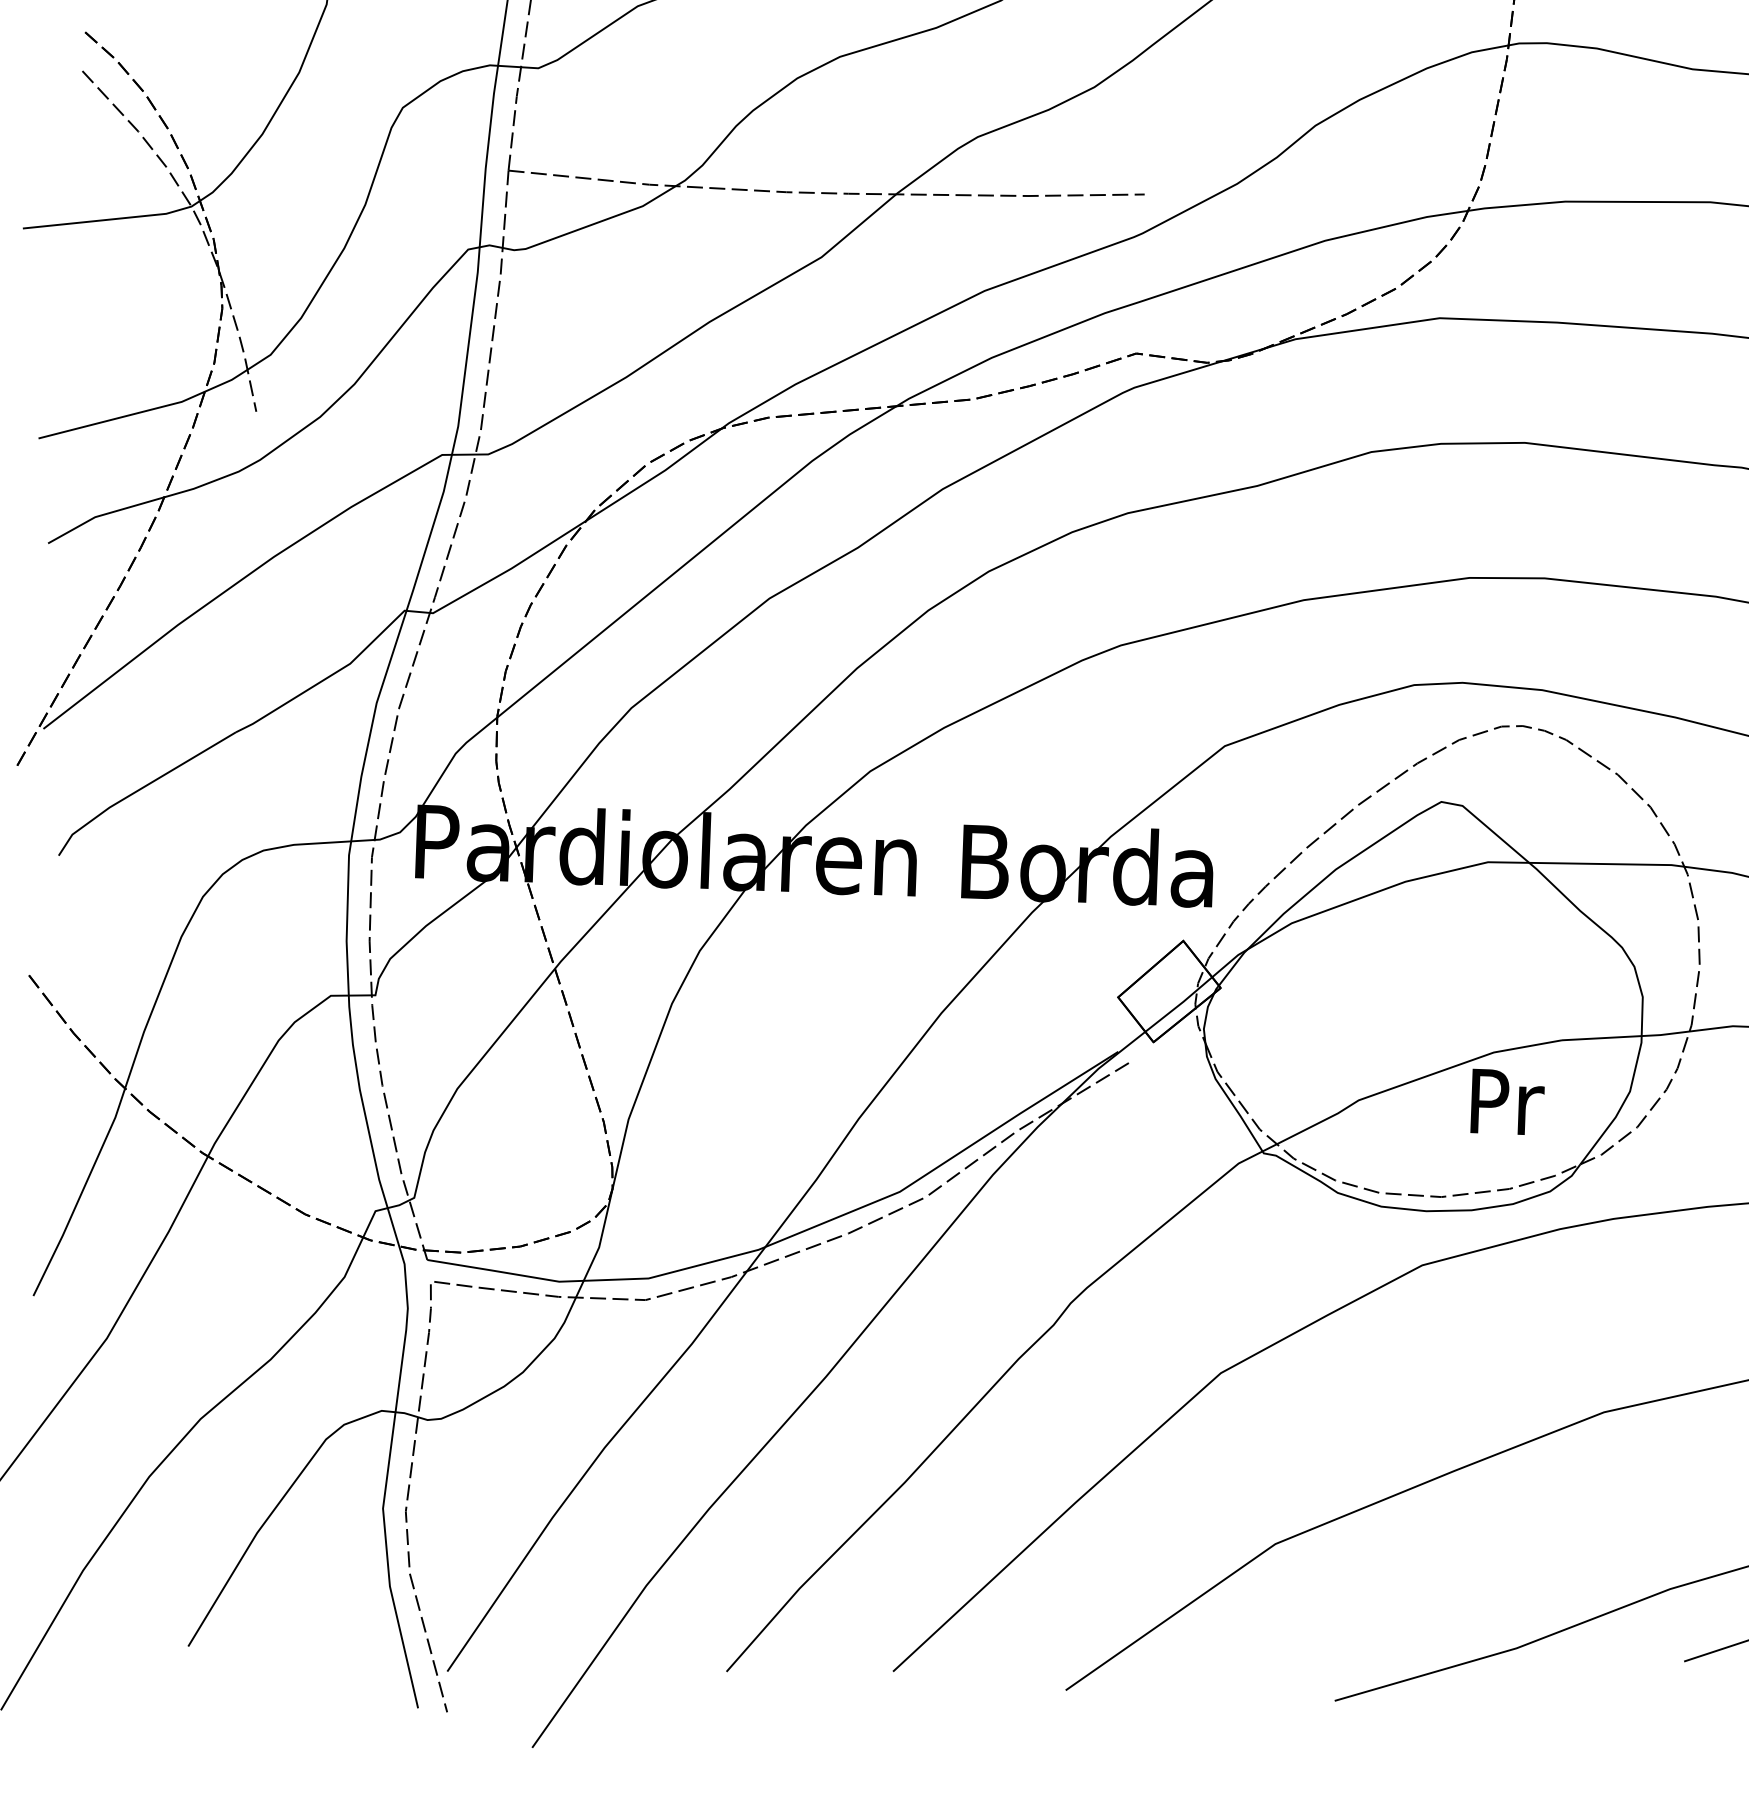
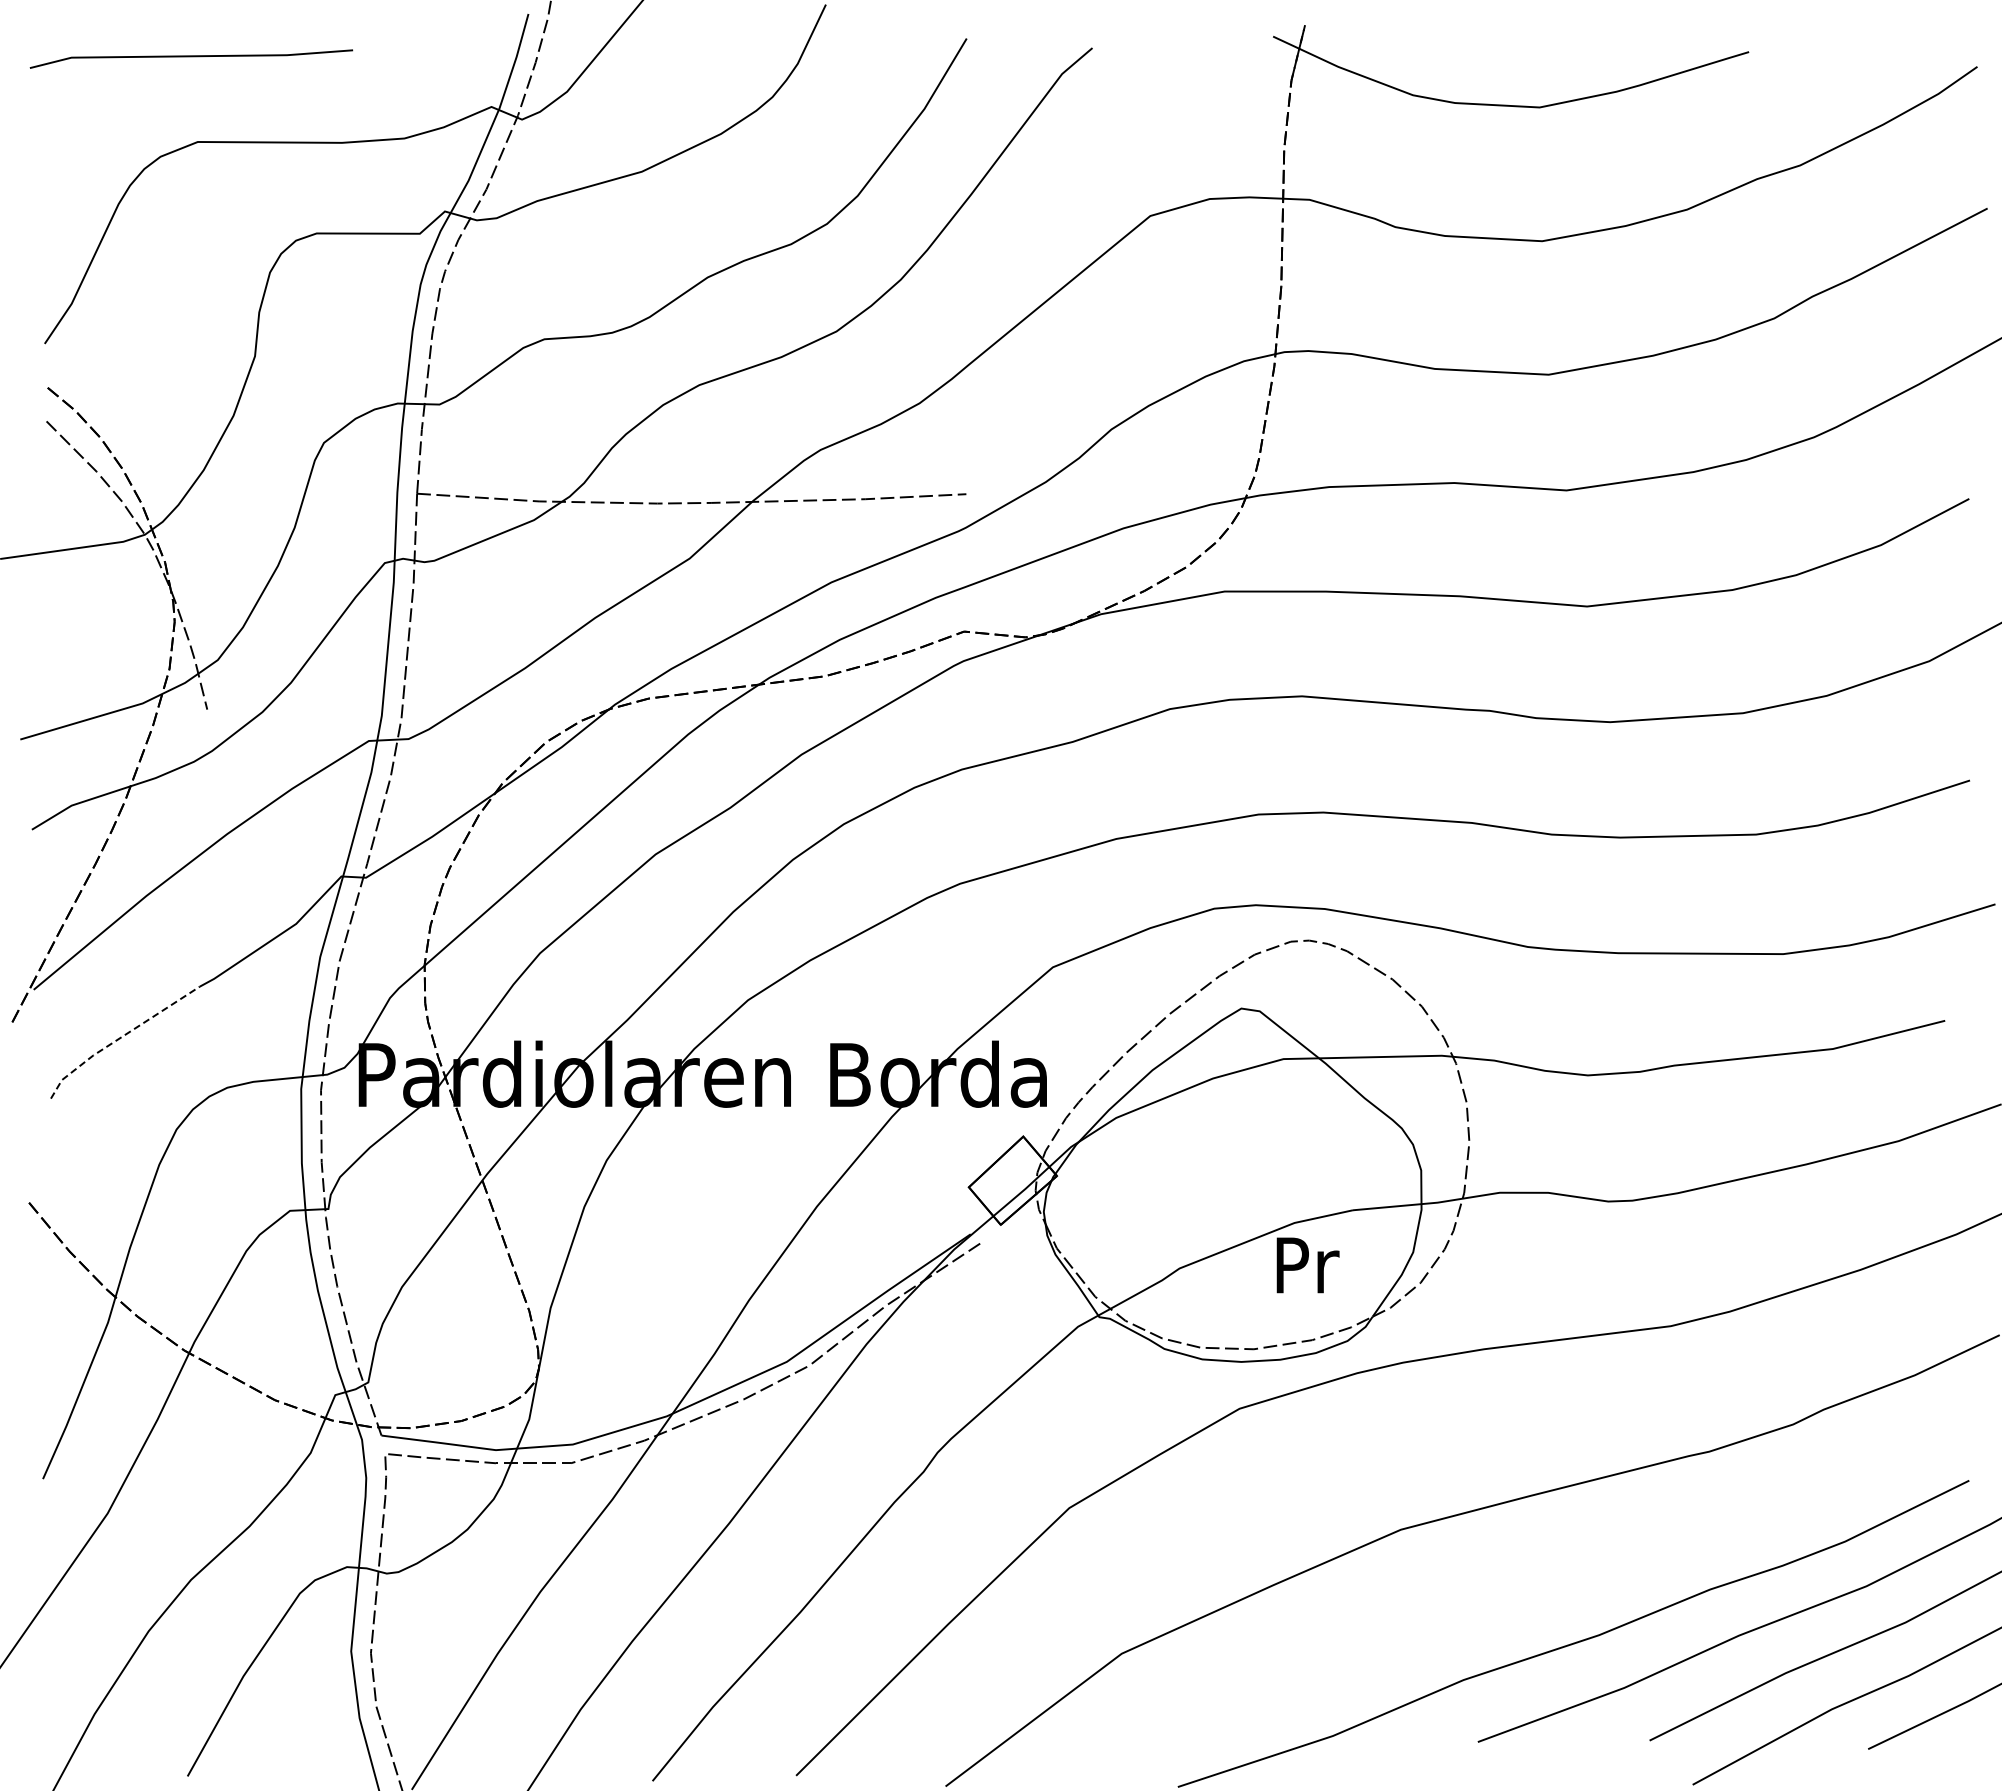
line: (141, 788) -> (120, 1038), solid -> dashed

